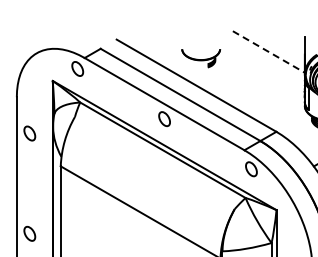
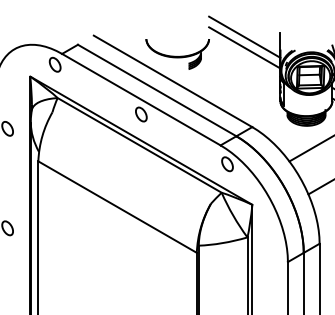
line: (268, 40) -> (244, 36), added
line: (269, 52) -> (245, 48), dashed -> solid
part: (201, 58) -> (177, 54), size x1.67

